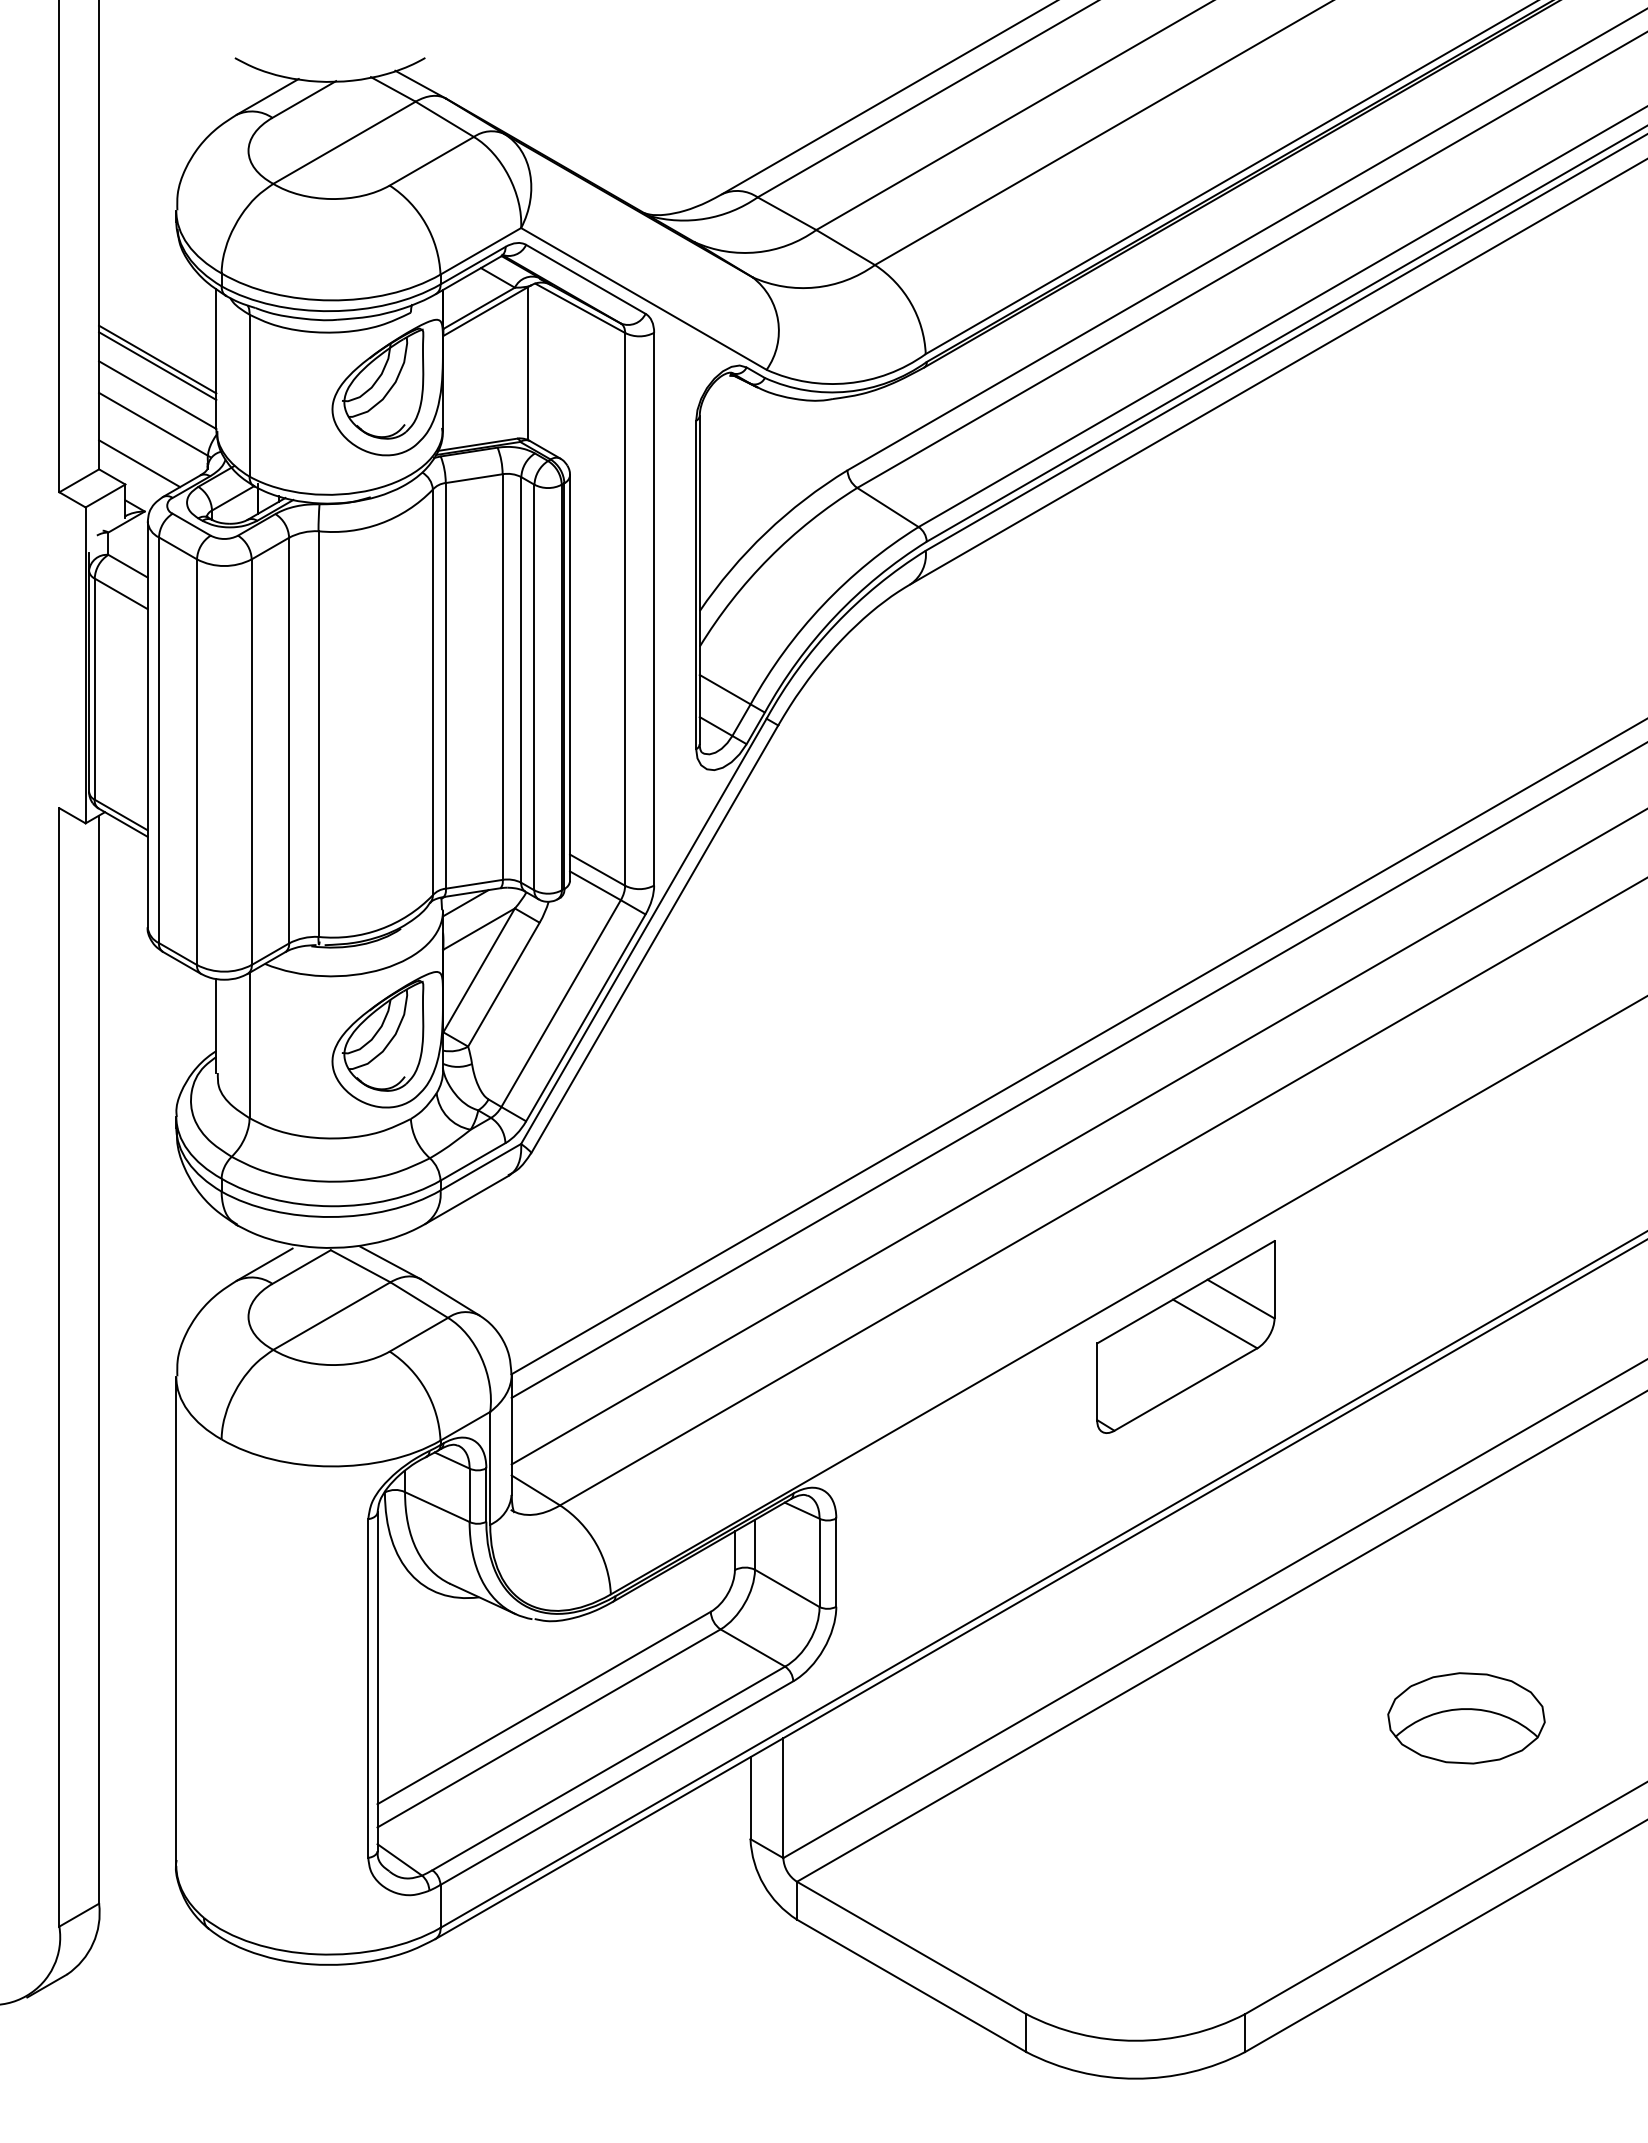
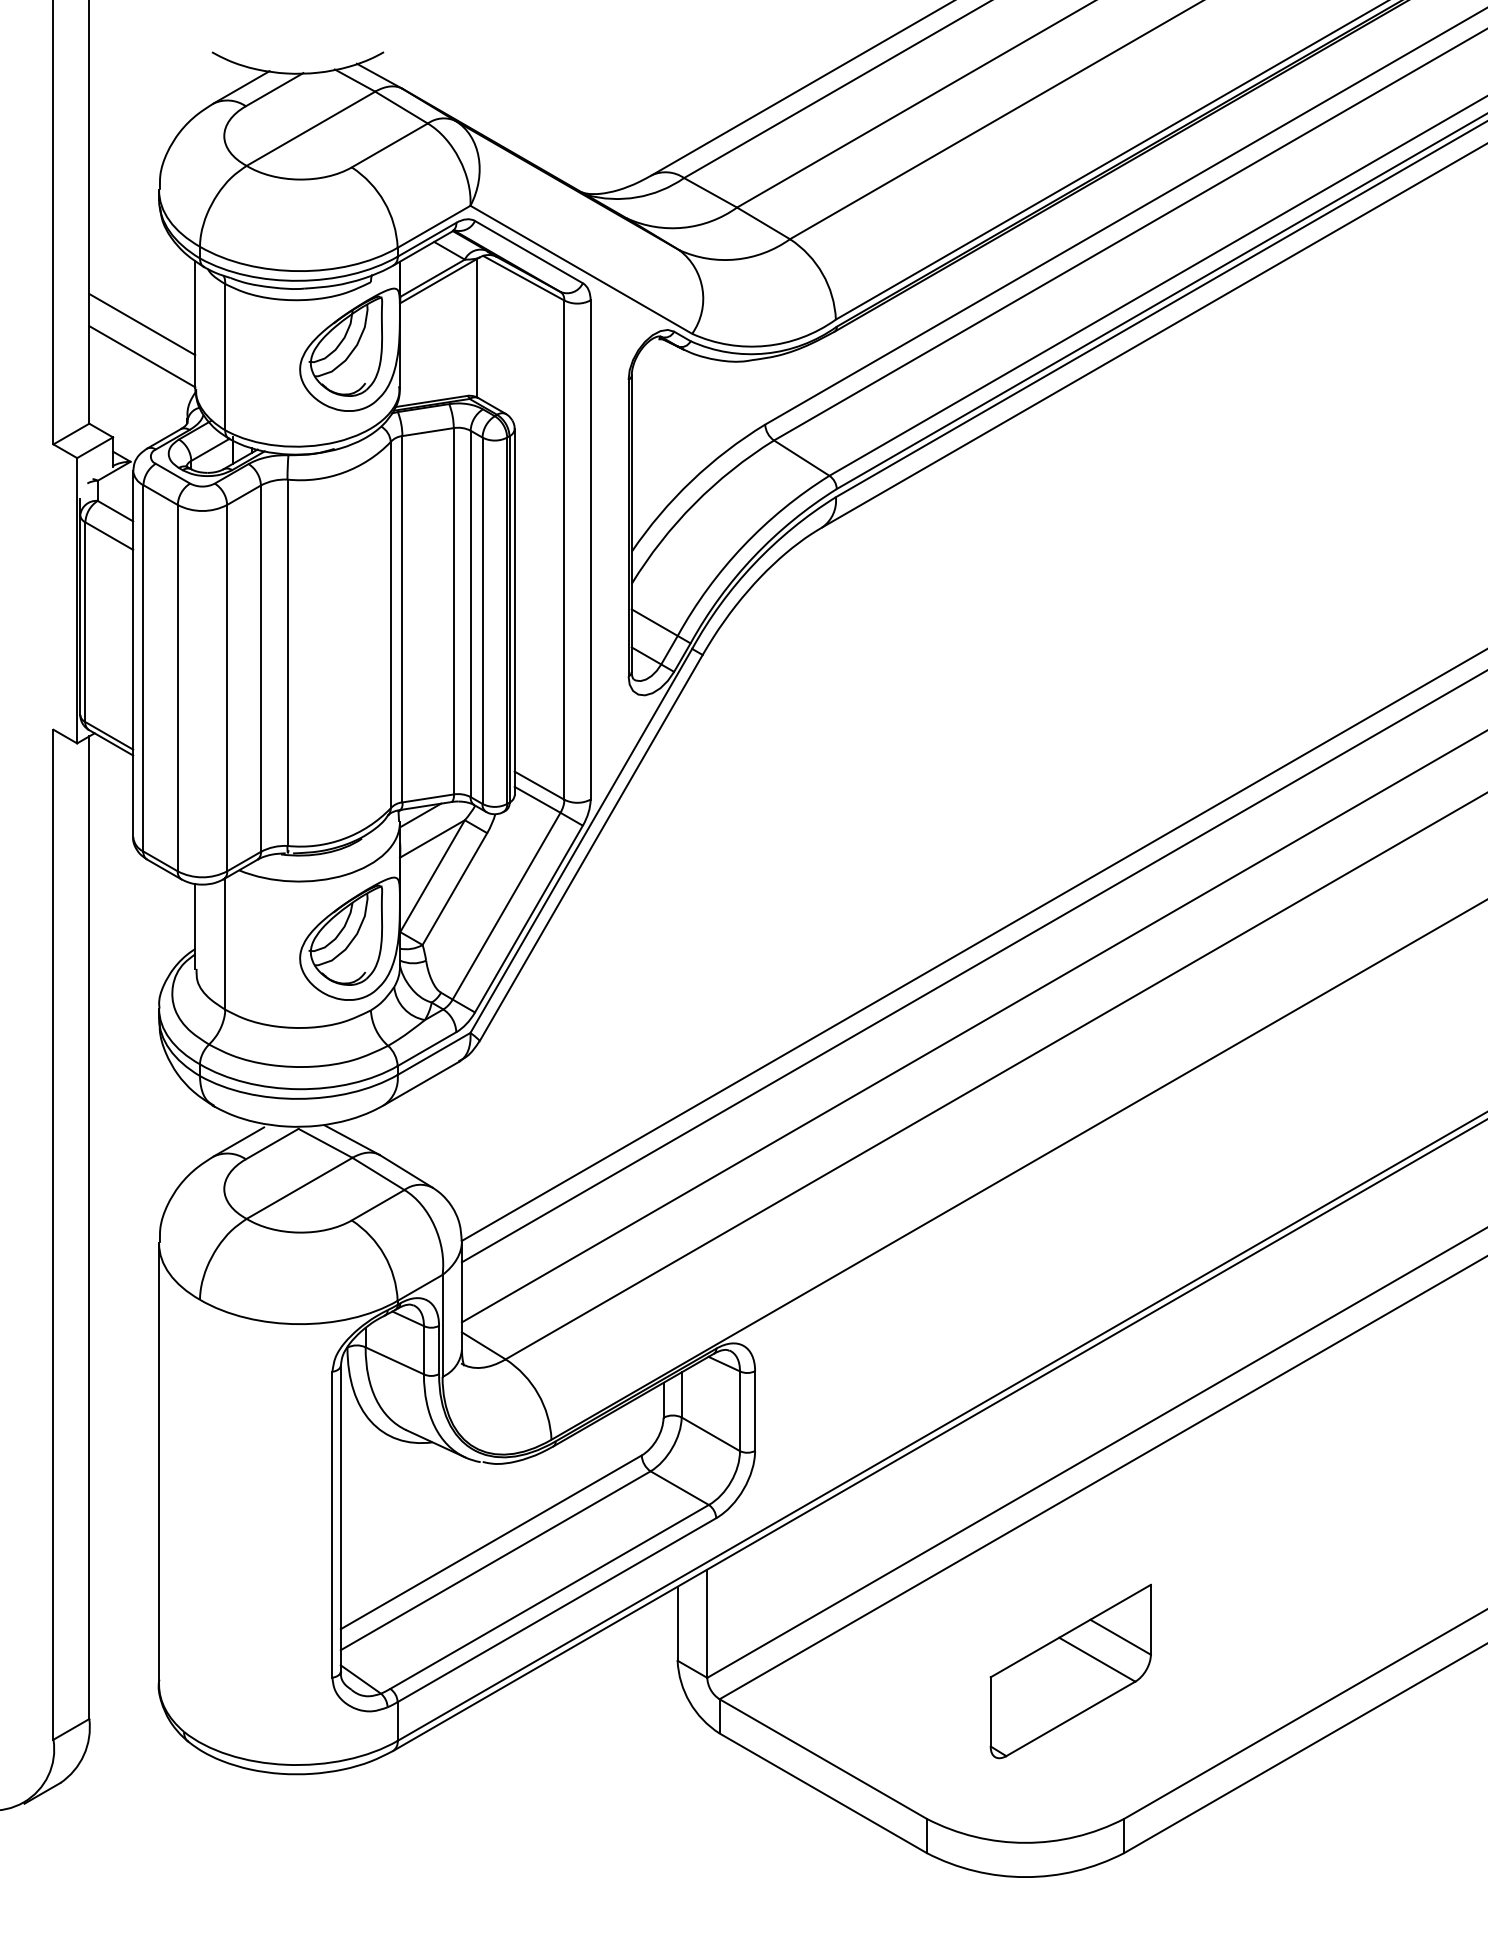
line: (157, 365) -> (142, 329), removed
line: (154, 424) -> (139, 383), removed
line: (139, 463) -> (125, 418), removed
part: (1185, 1336) -> (1070, 1671), moved
part: (1466, 1718) -> (1324, 1551), removed

